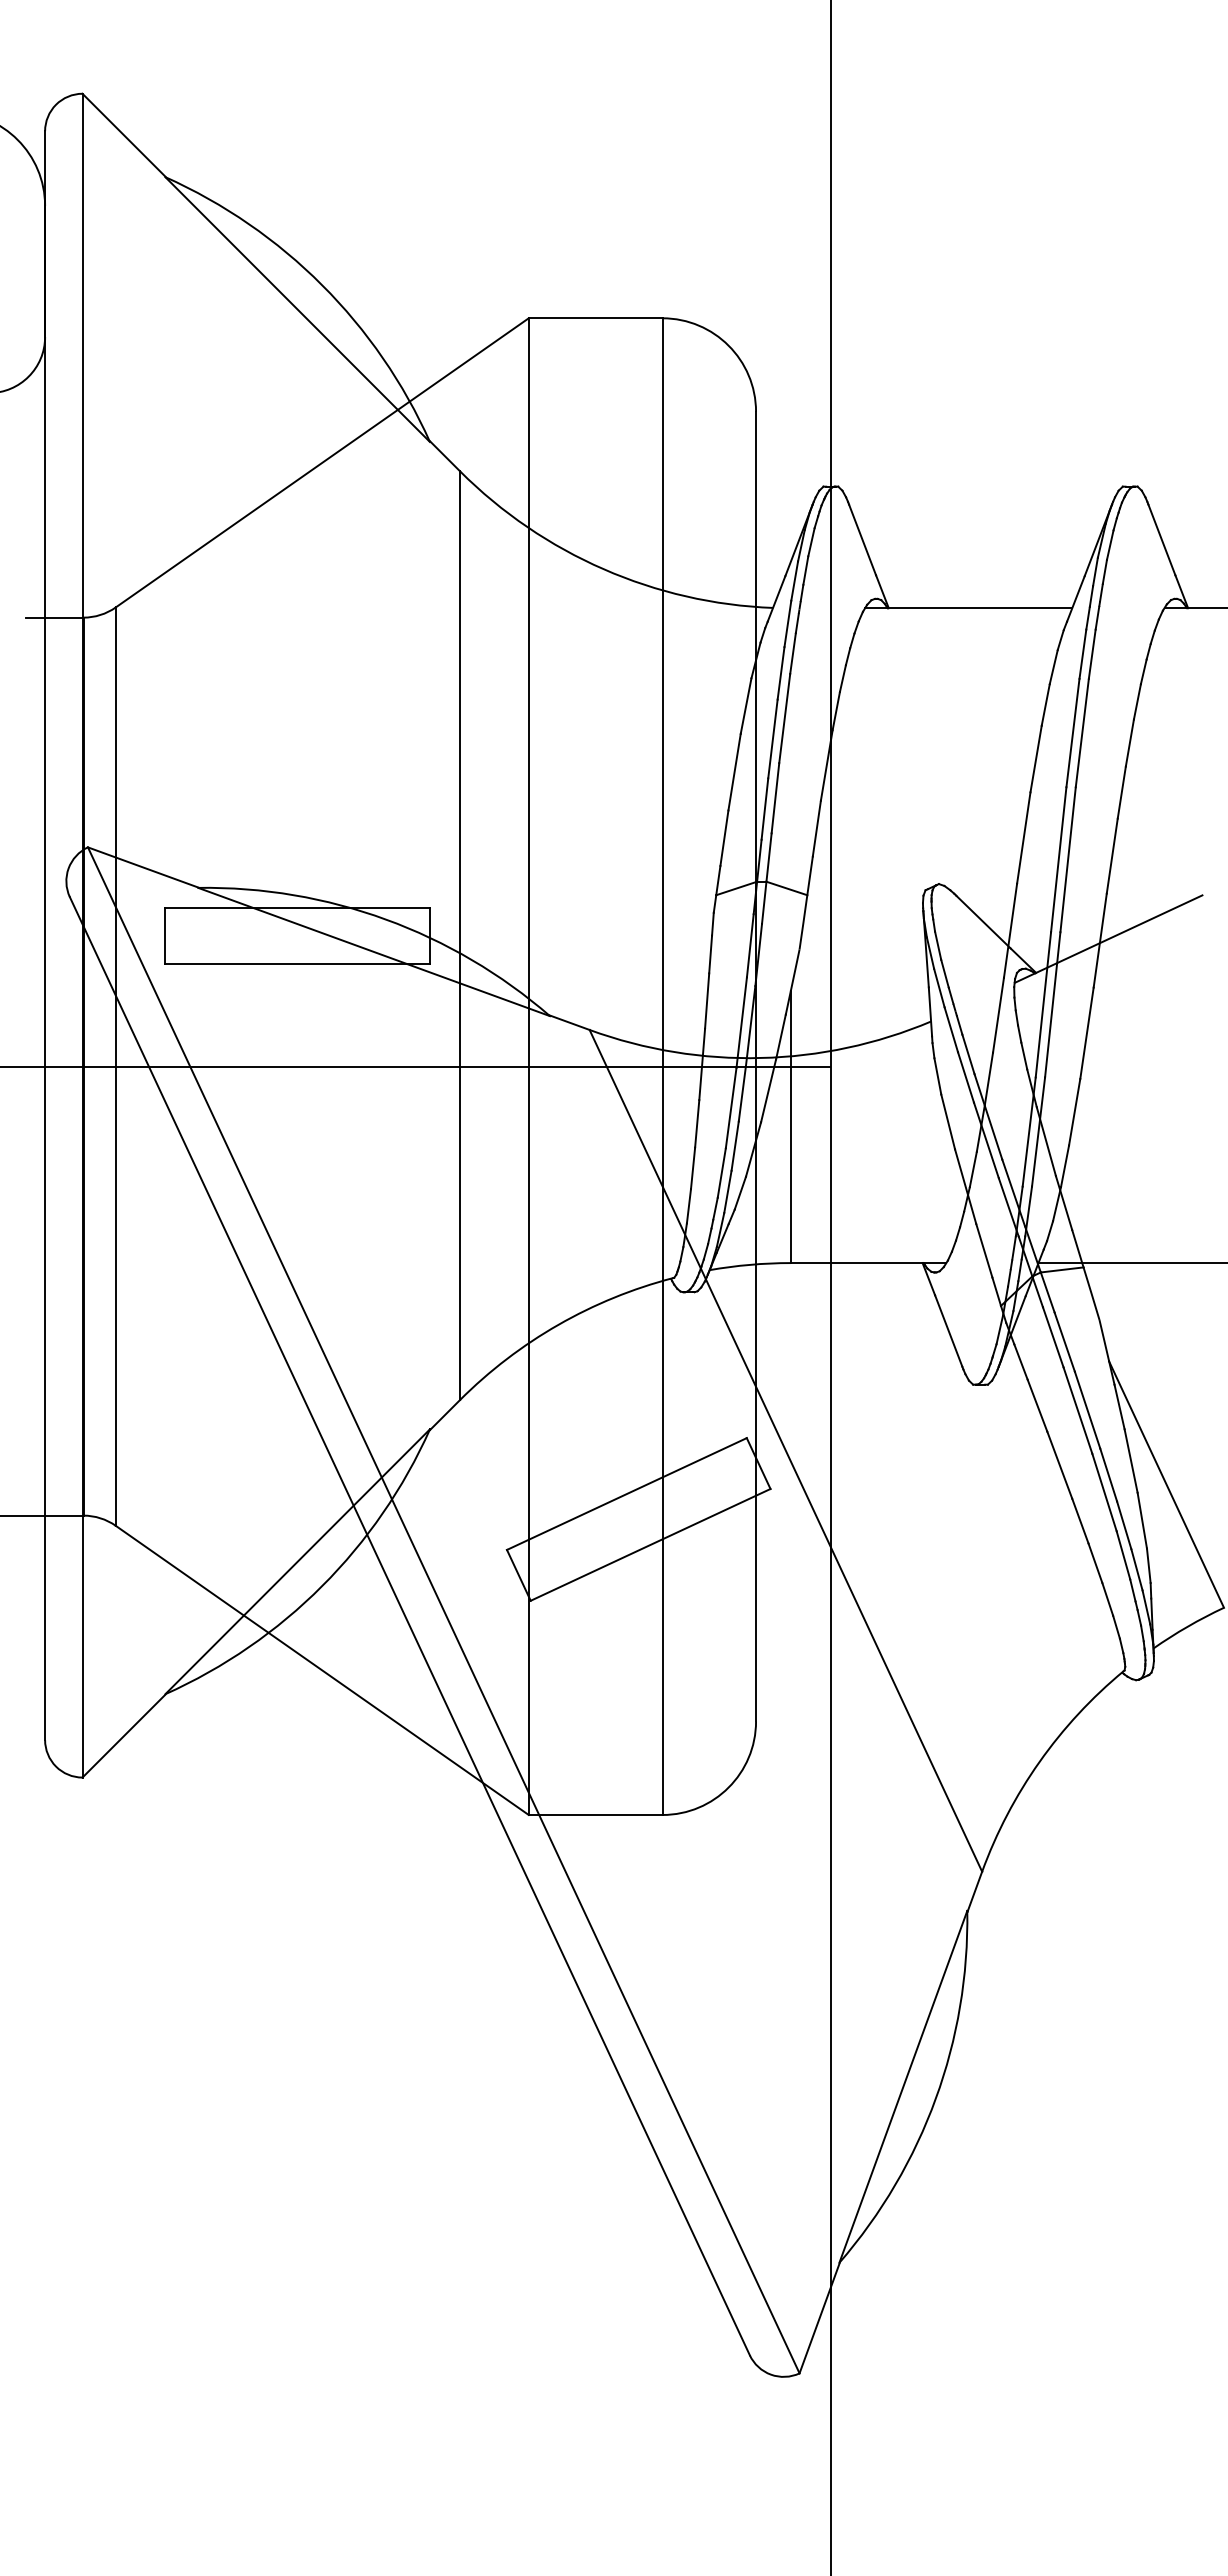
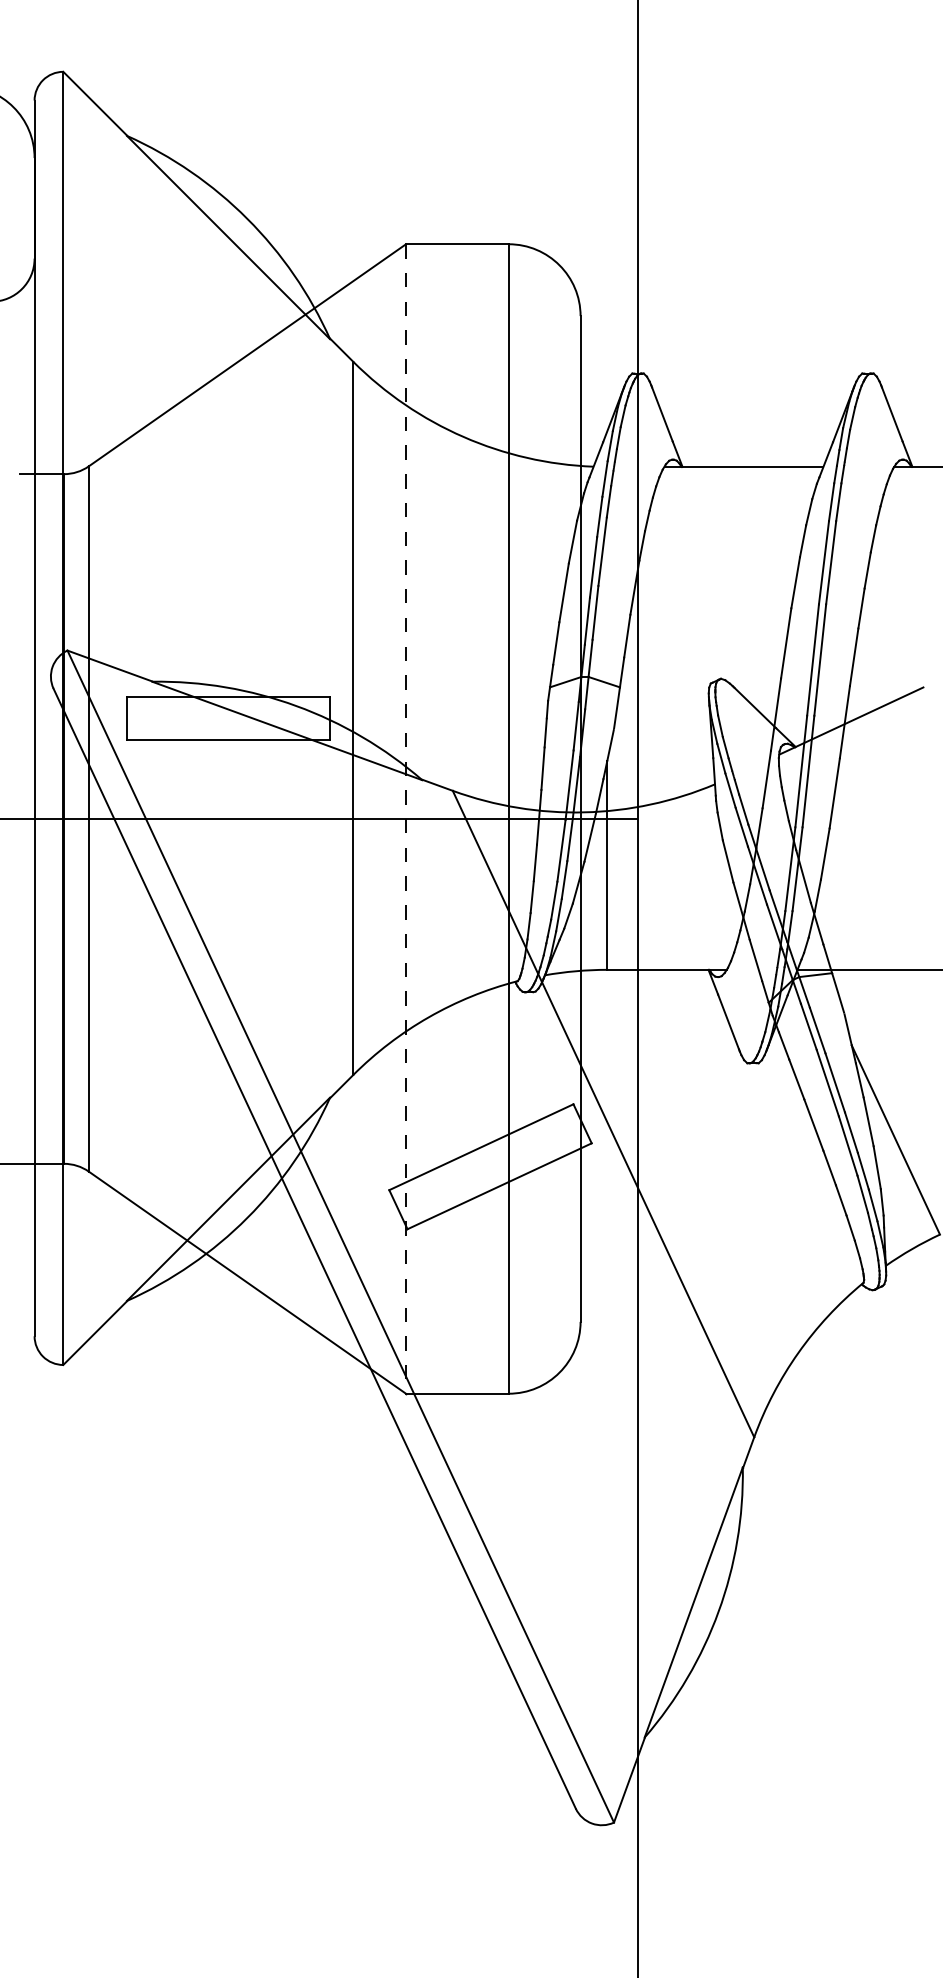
line: (528, 1067) -> (405, 819), solid -> dashed

